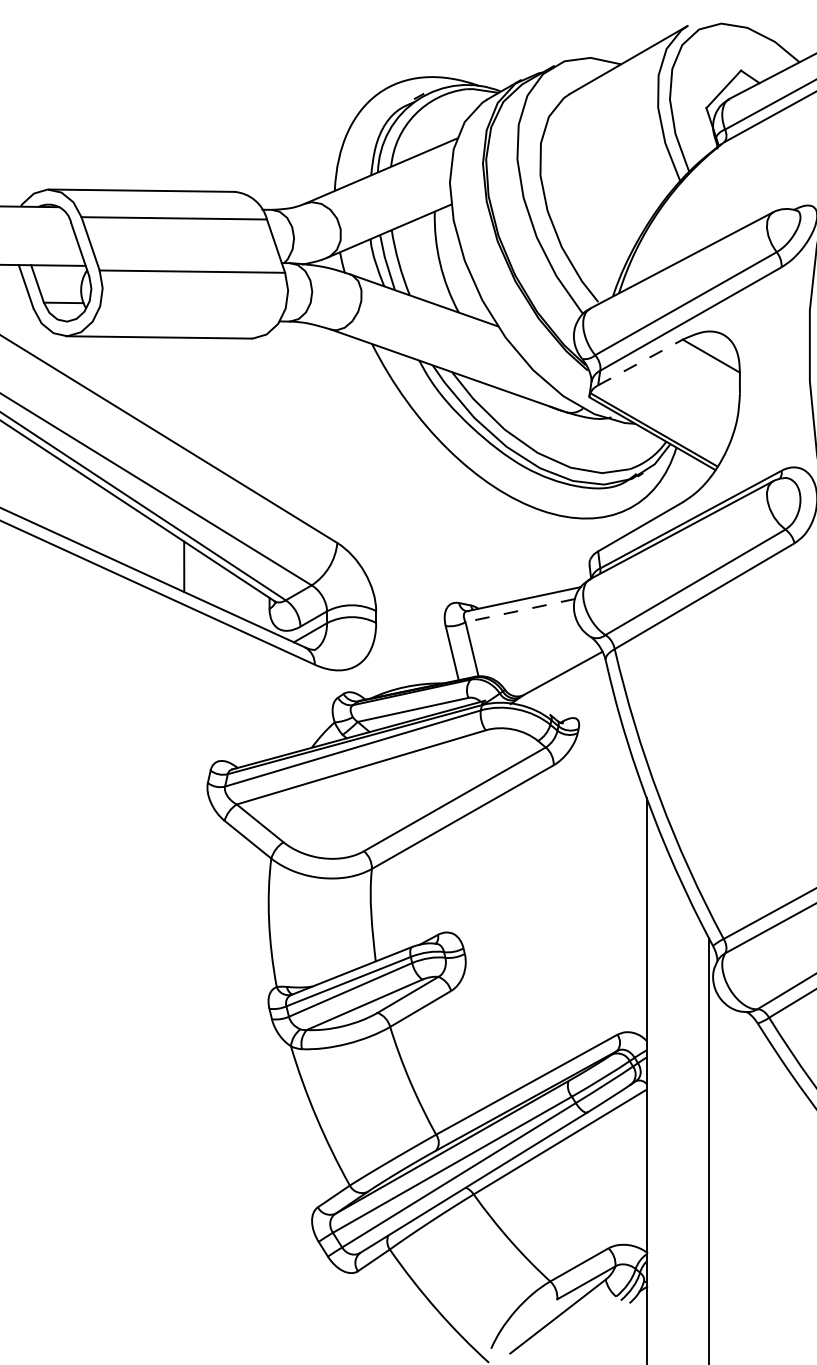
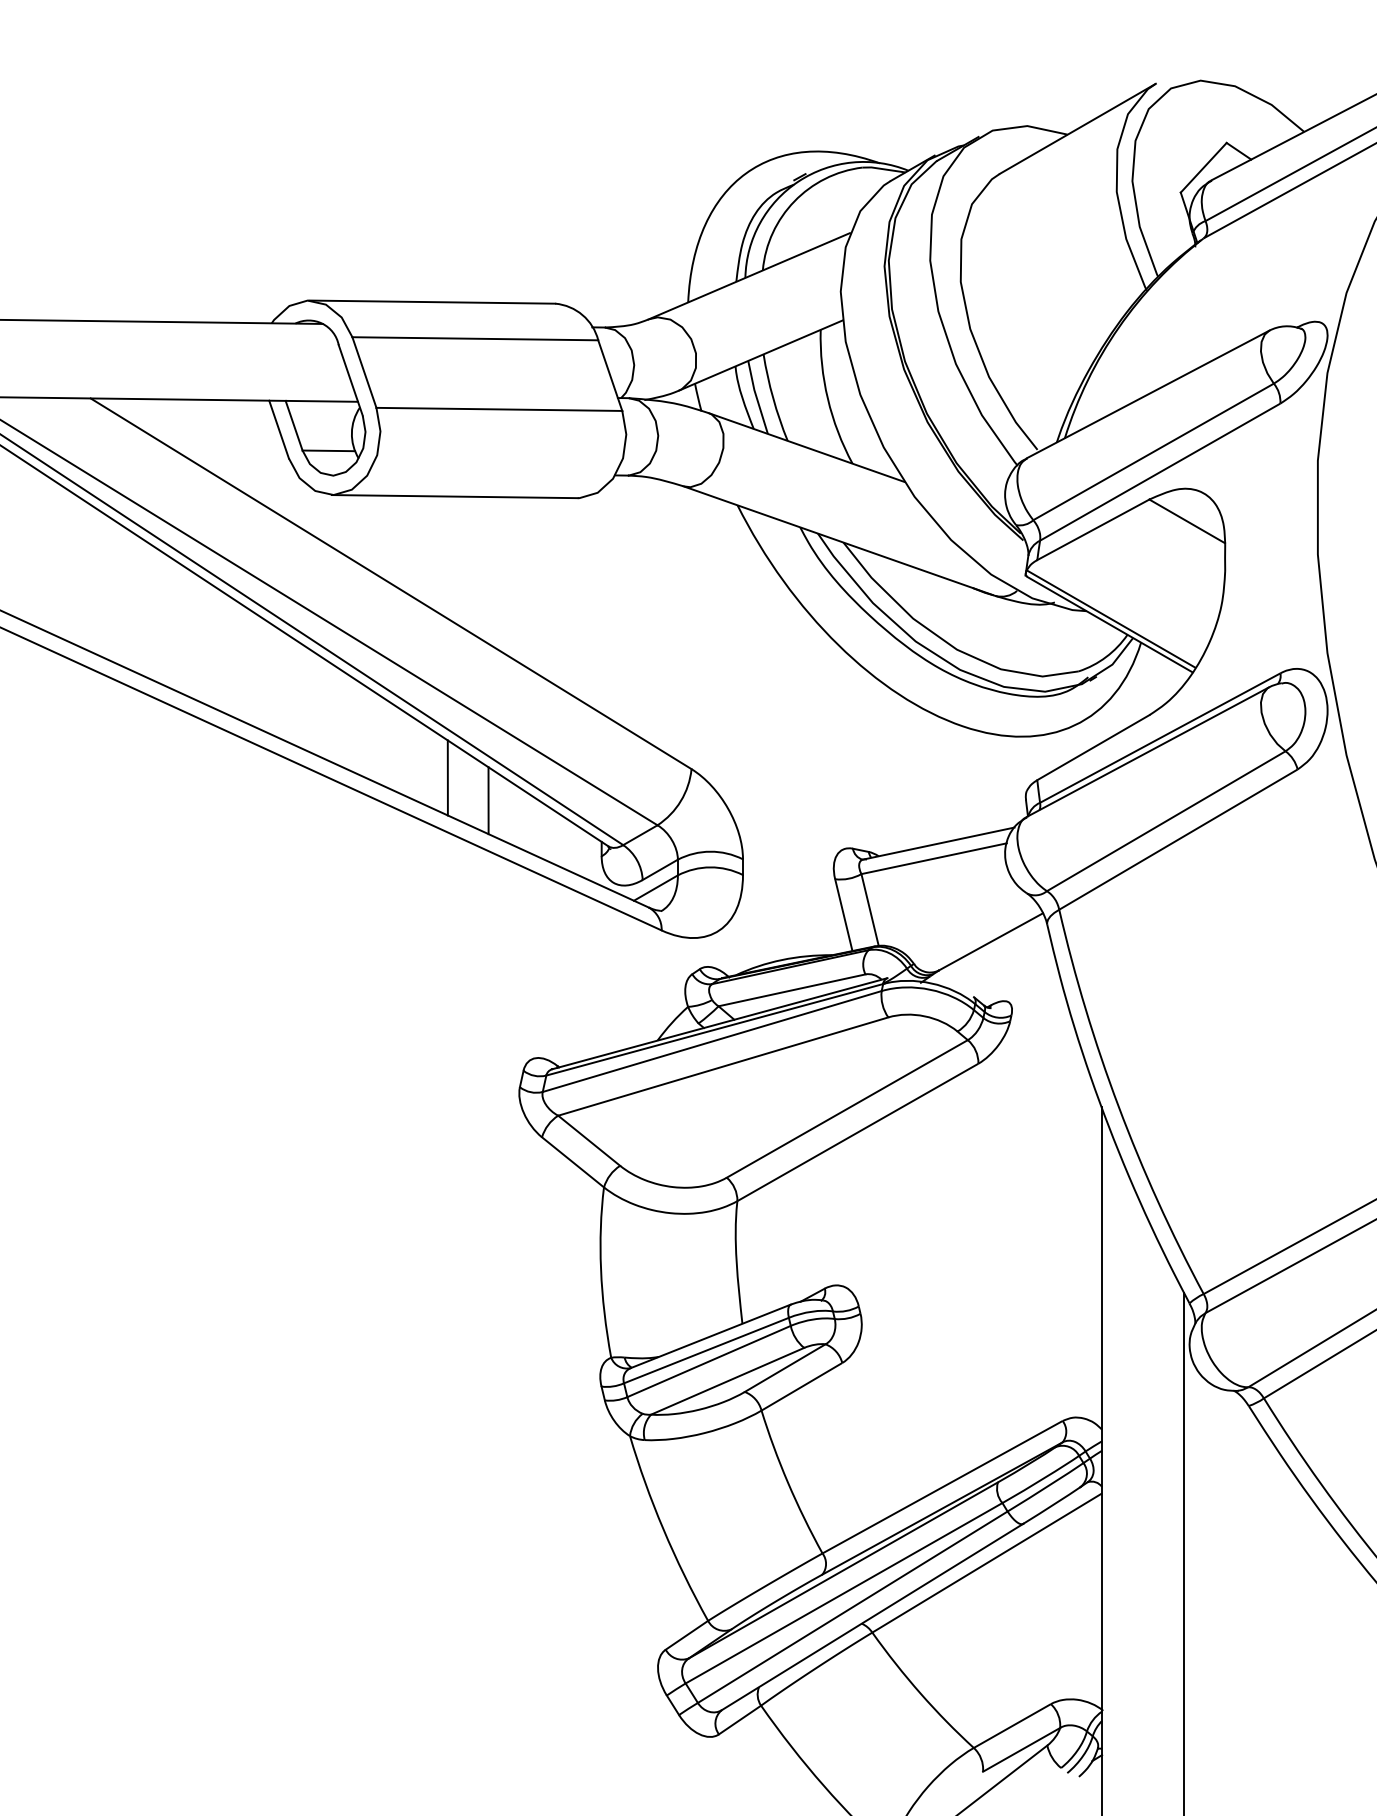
line: (640, 362) -> (1093, 529), dashed -> solid
line: (153, 549) -> (447, 777), added
line: (519, 610) -> (933, 858), dashed -> solid

